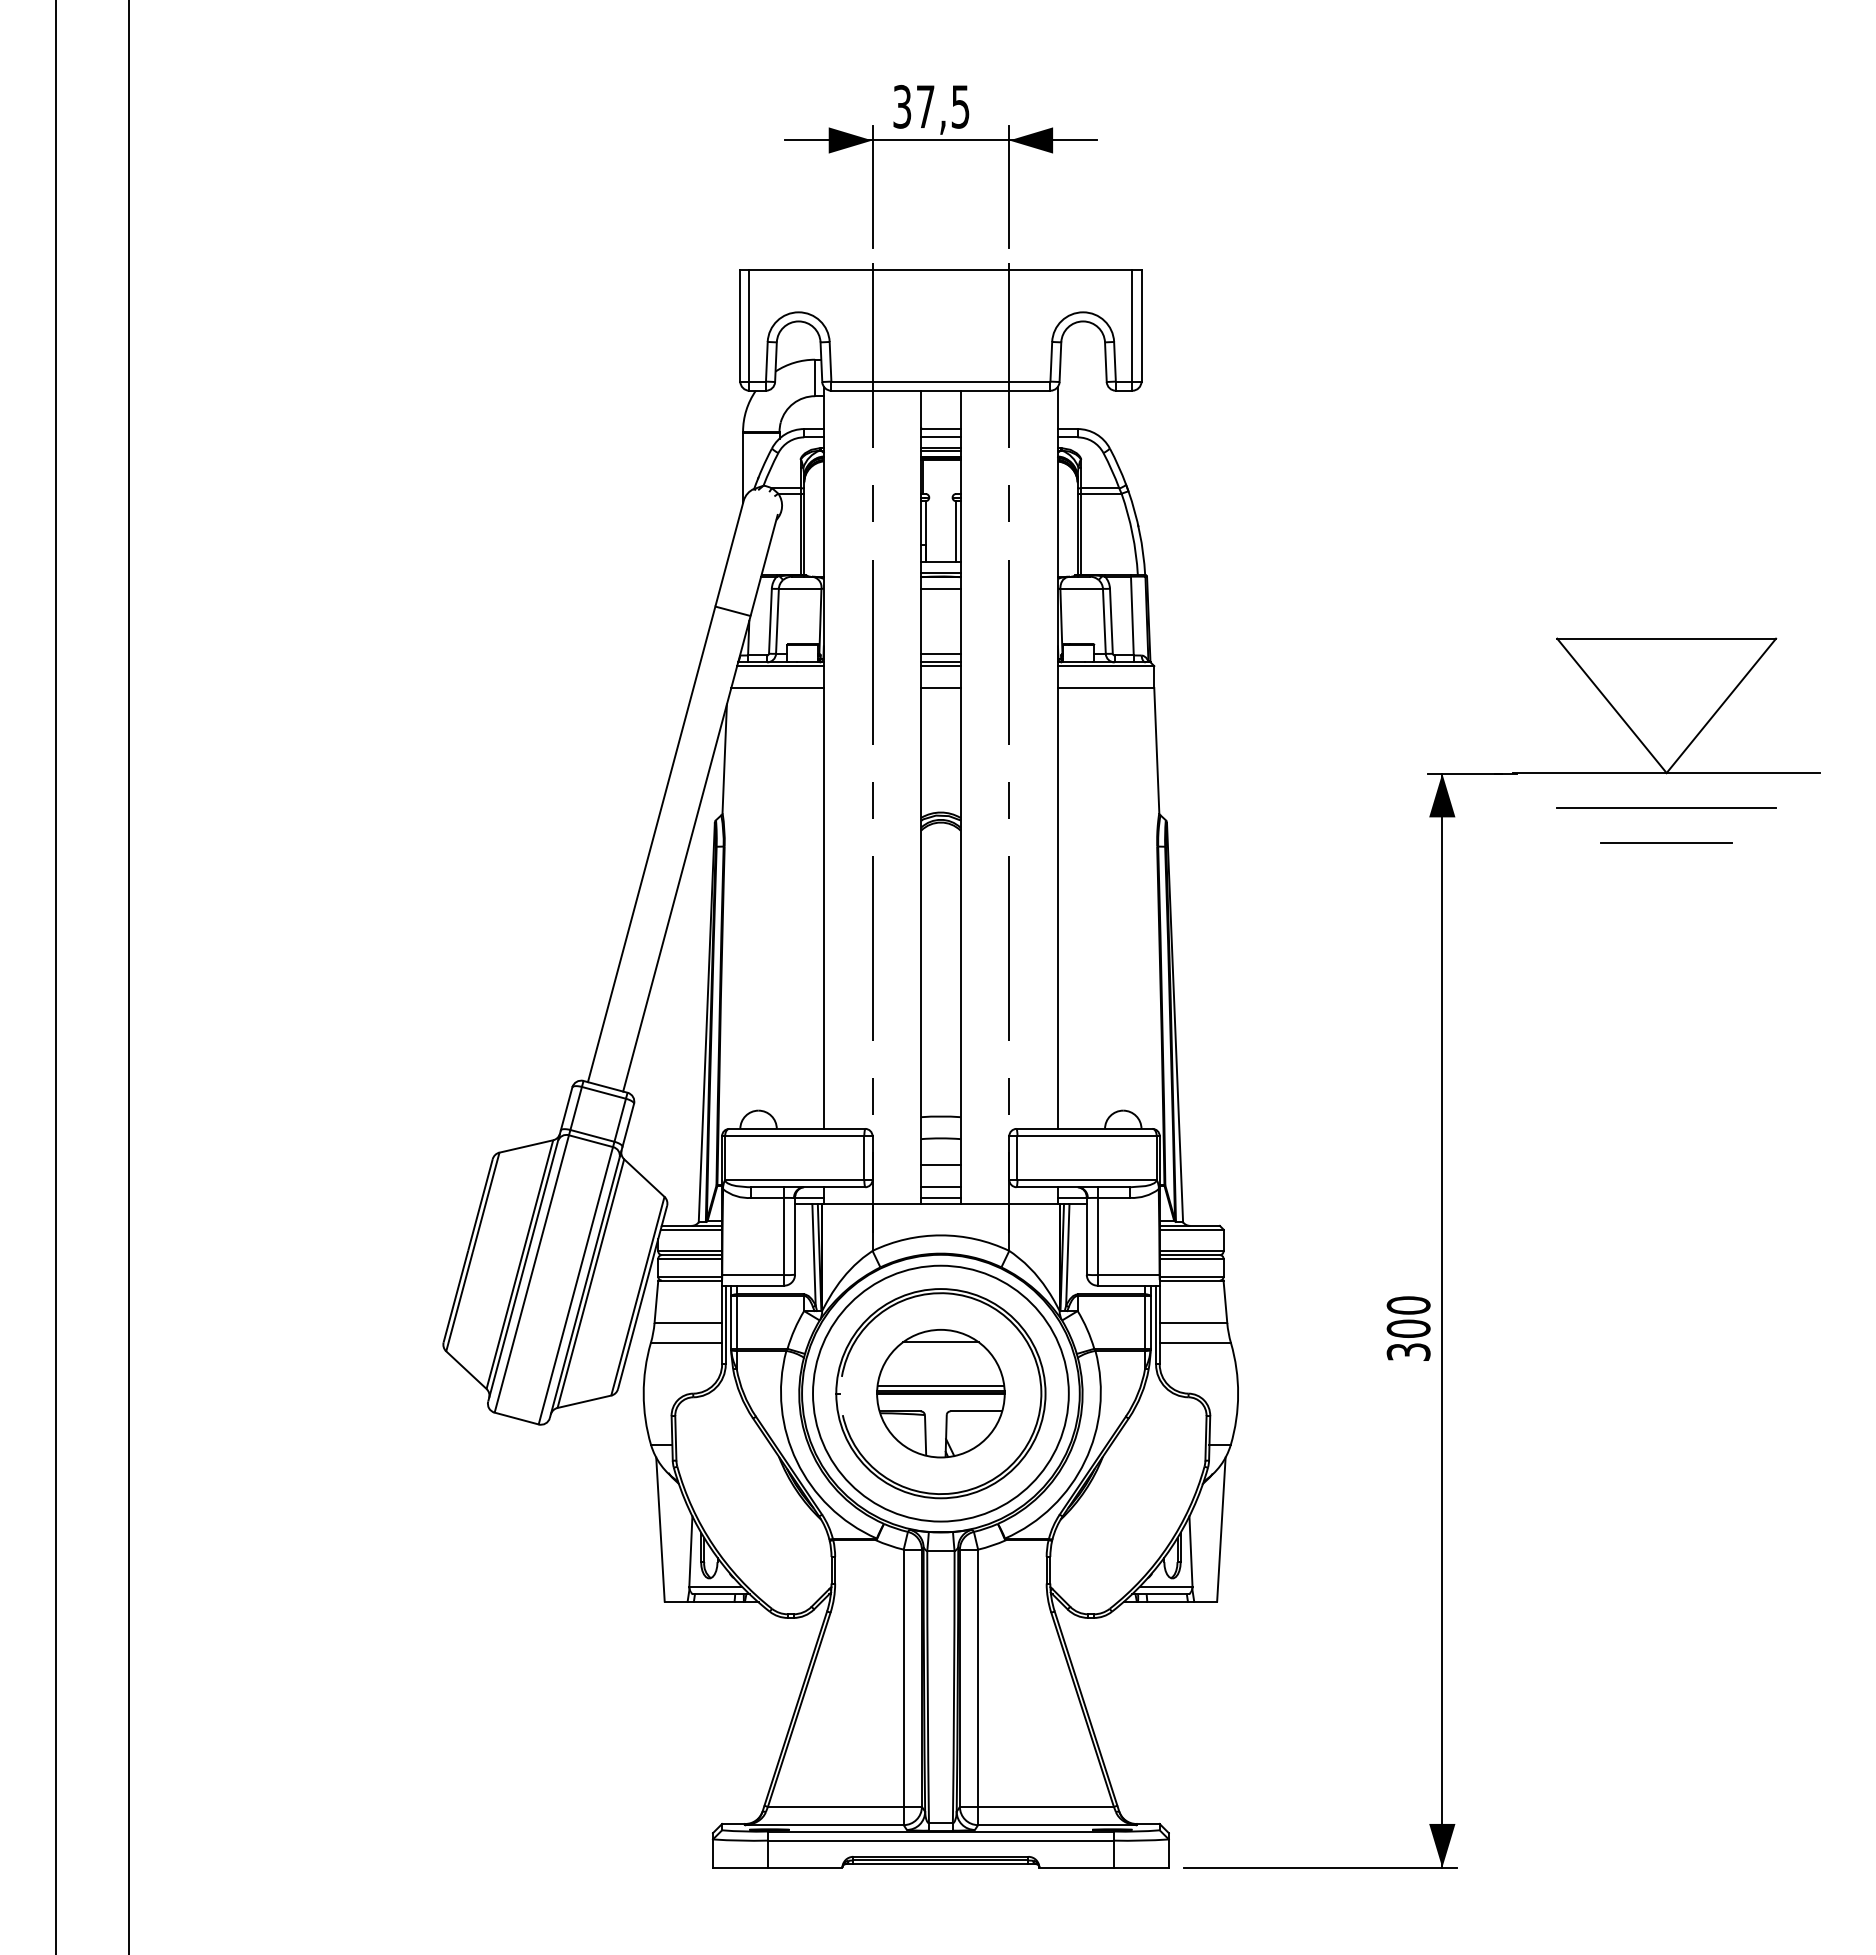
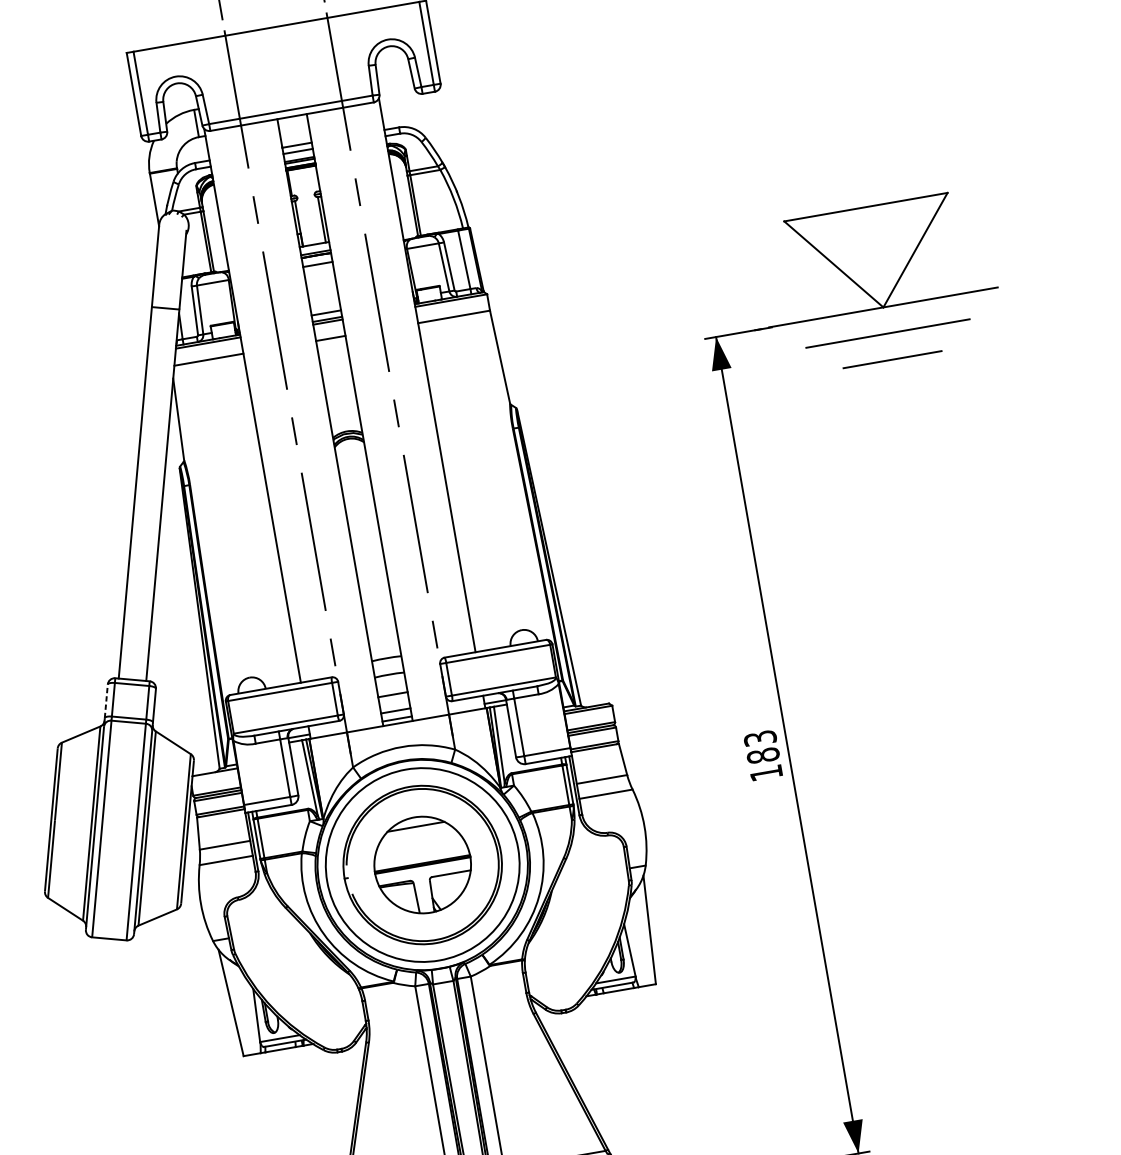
line: (566, 1108) -> (106, 701), solid -> dashed
line: (691, 1229) -> (215, 775), removed
text: (1408, 1328) -> (763, 755), 300 -> 183
line: (940, 1386) -> (421, 859), removed

